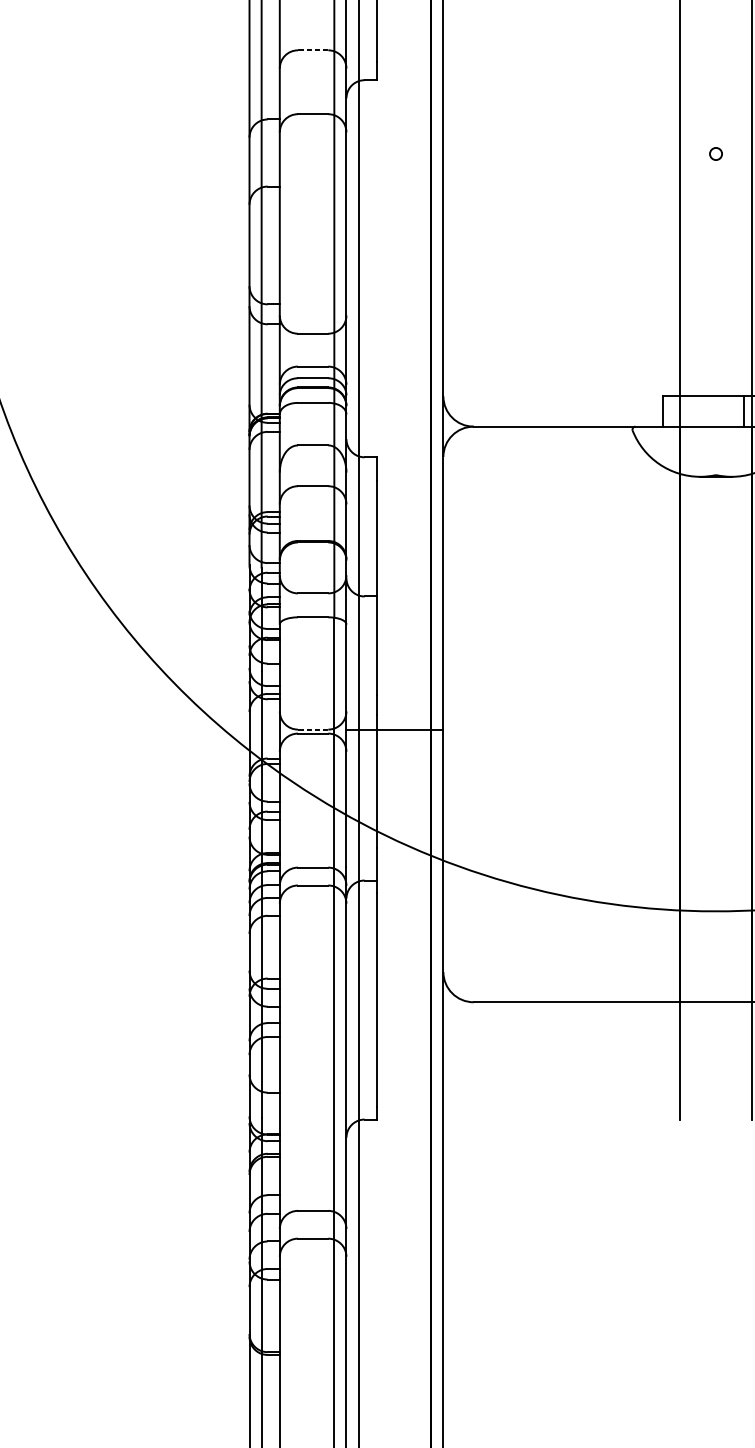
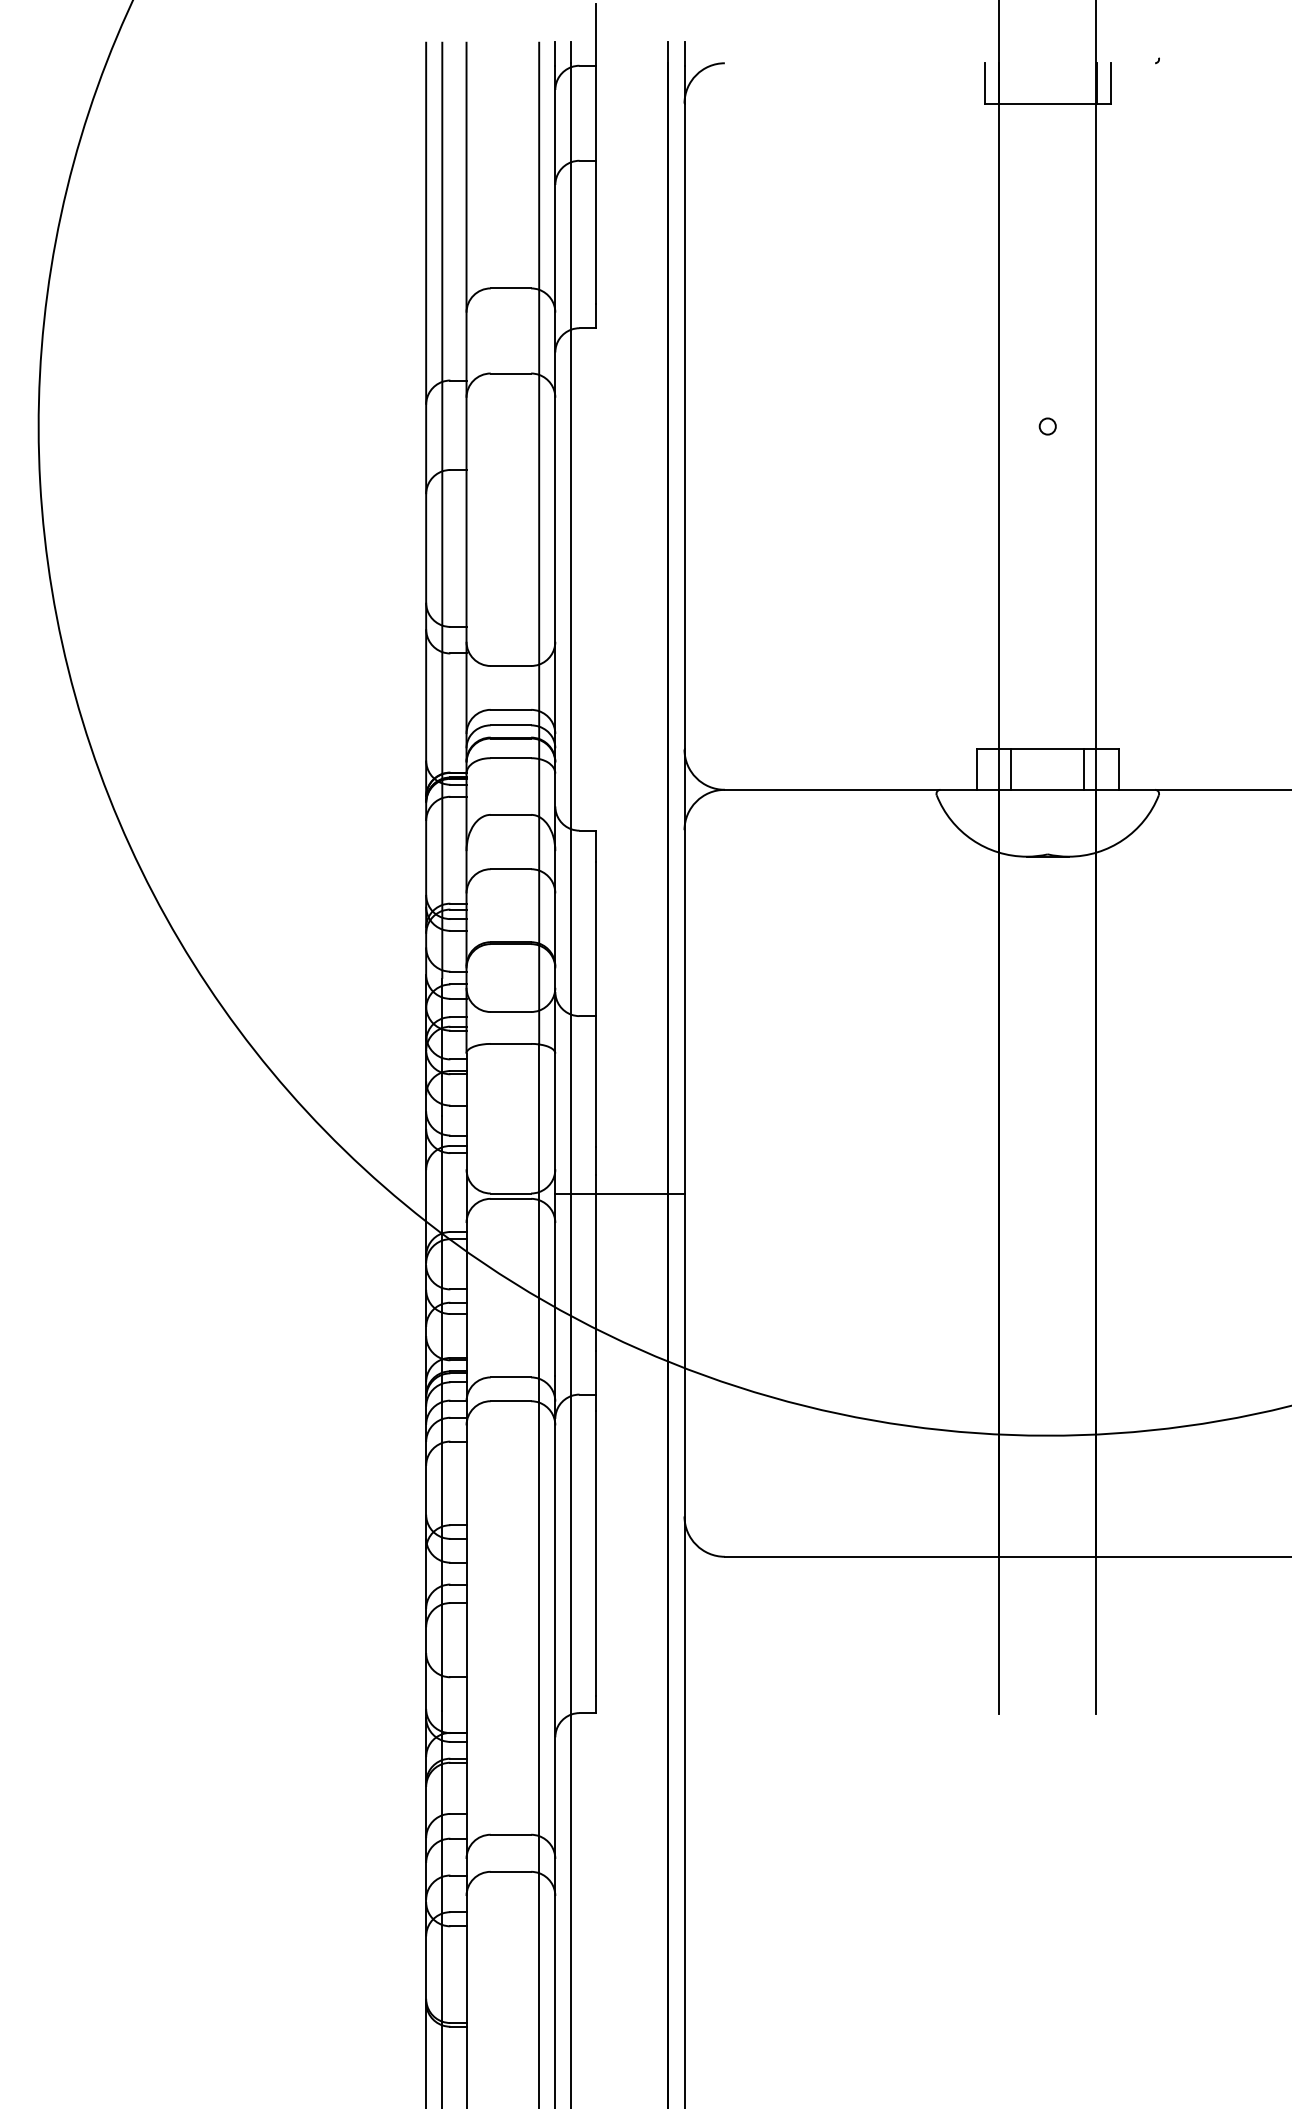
line: (312, 50) -> (510, 288), dashed -> solid
line: (688, 411) -> (1011, 769), added
line: (312, 729) -> (510, 1193), dashed -> solid

